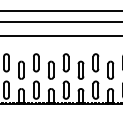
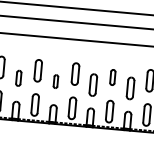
part: (95, 62) -> (112, 76), size x0.7
part: (21, 69) -> (18, 77), size x0.7
part: (50, 69) -> (55, 80), size x0.6

